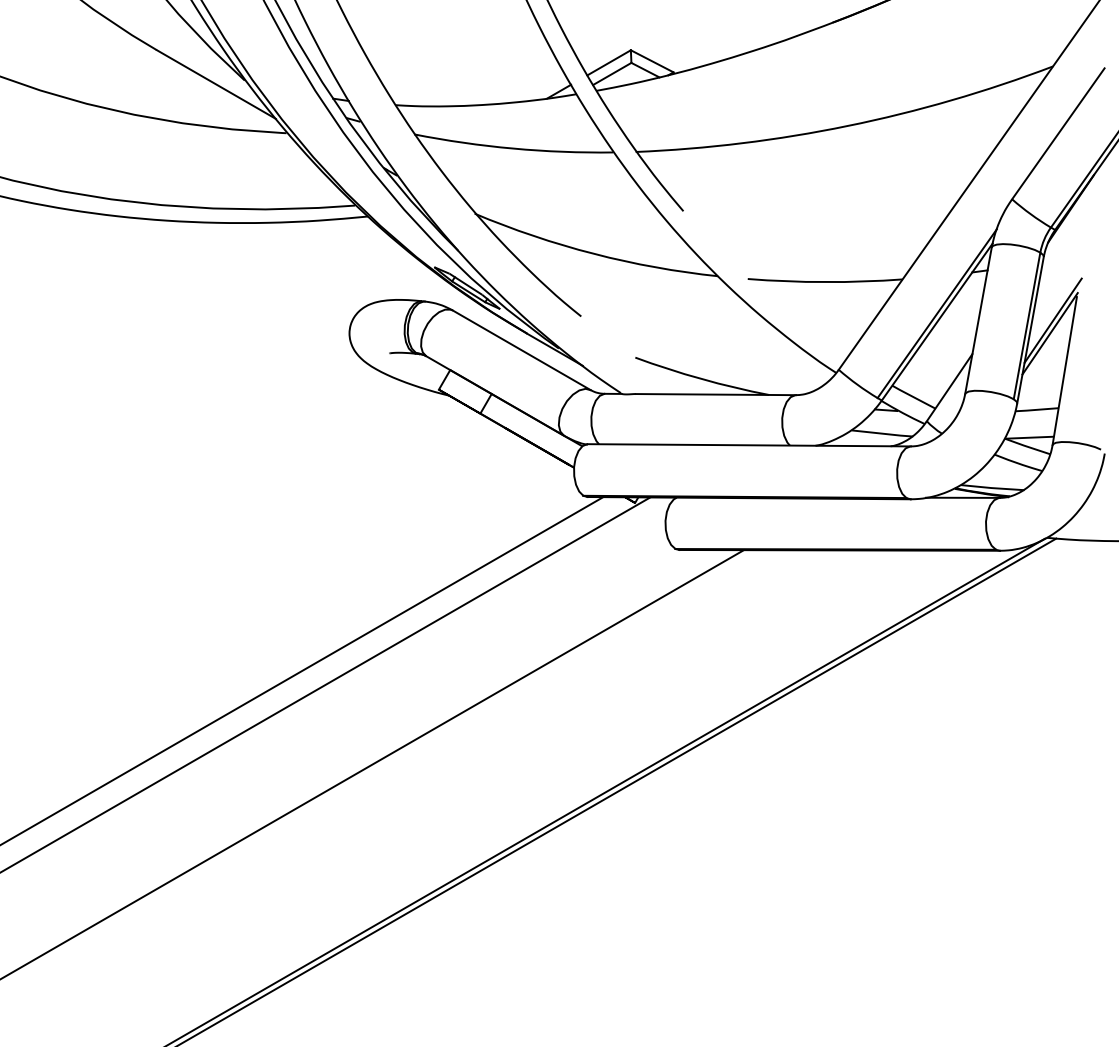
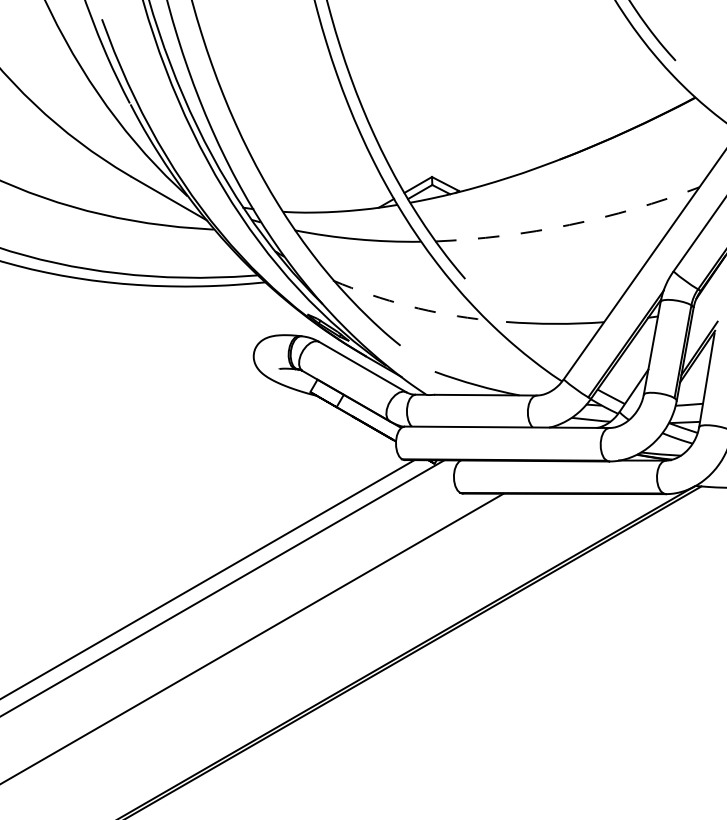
arc: (847, 126) -> (569, 225), solid -> dashed
arc: (593, 254) -> (408, 306), solid -> dashed

